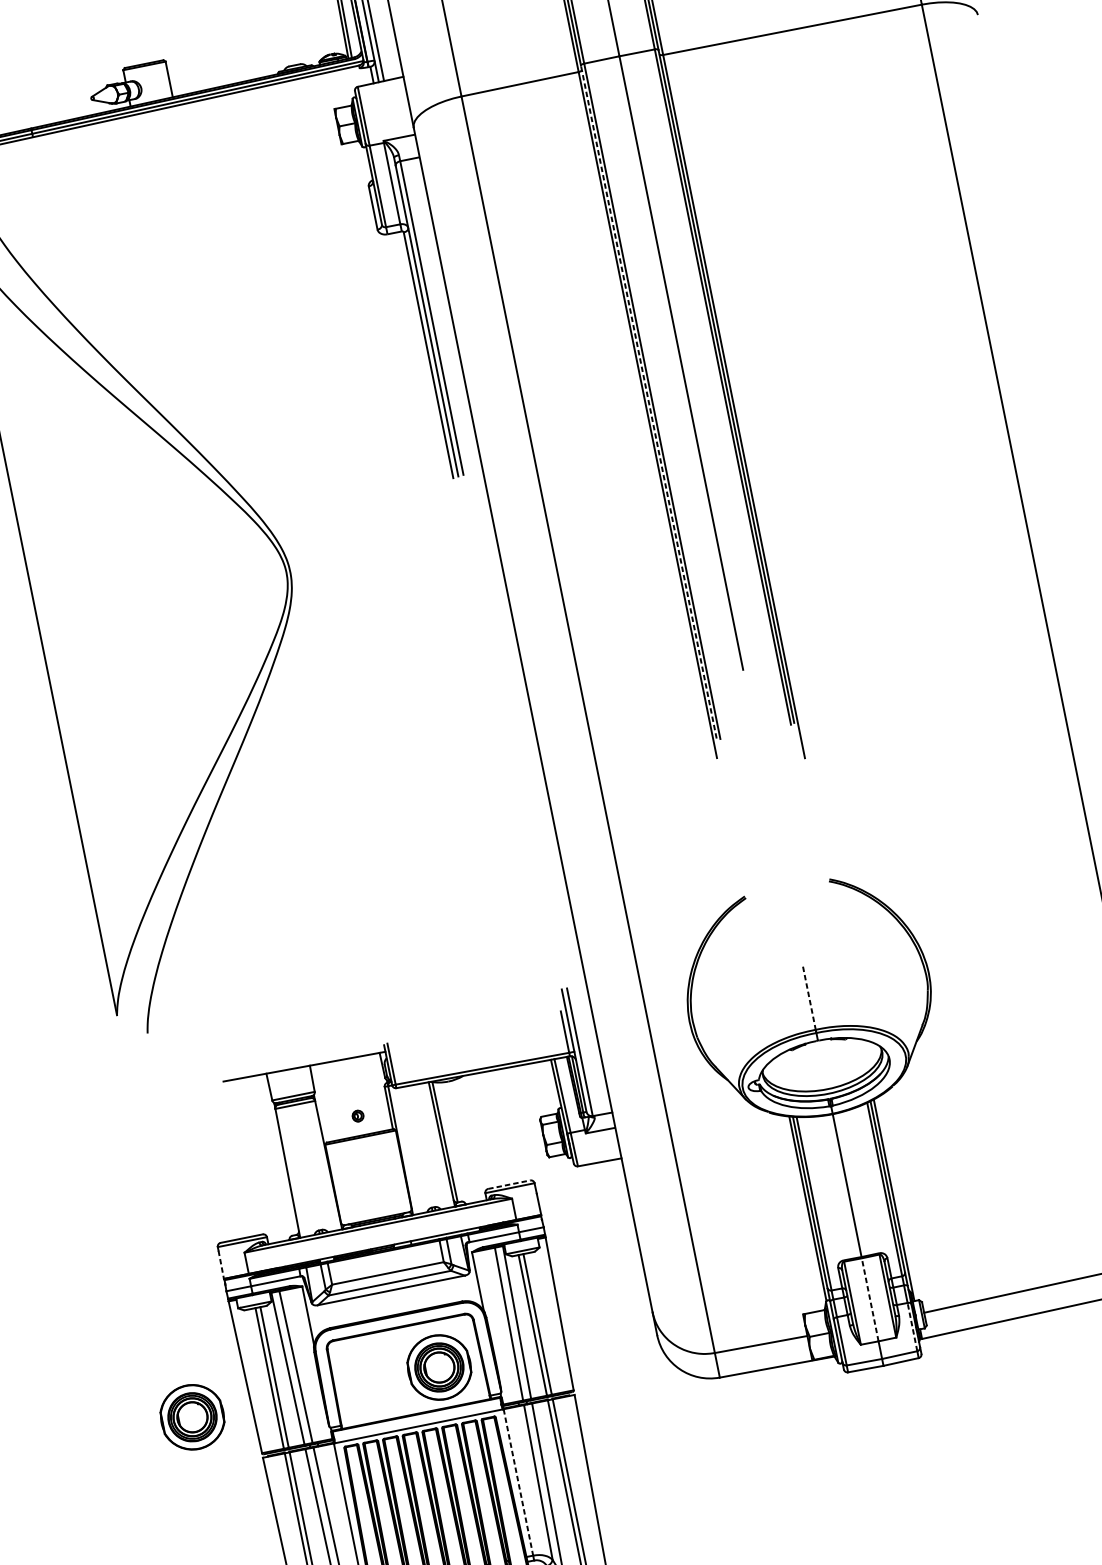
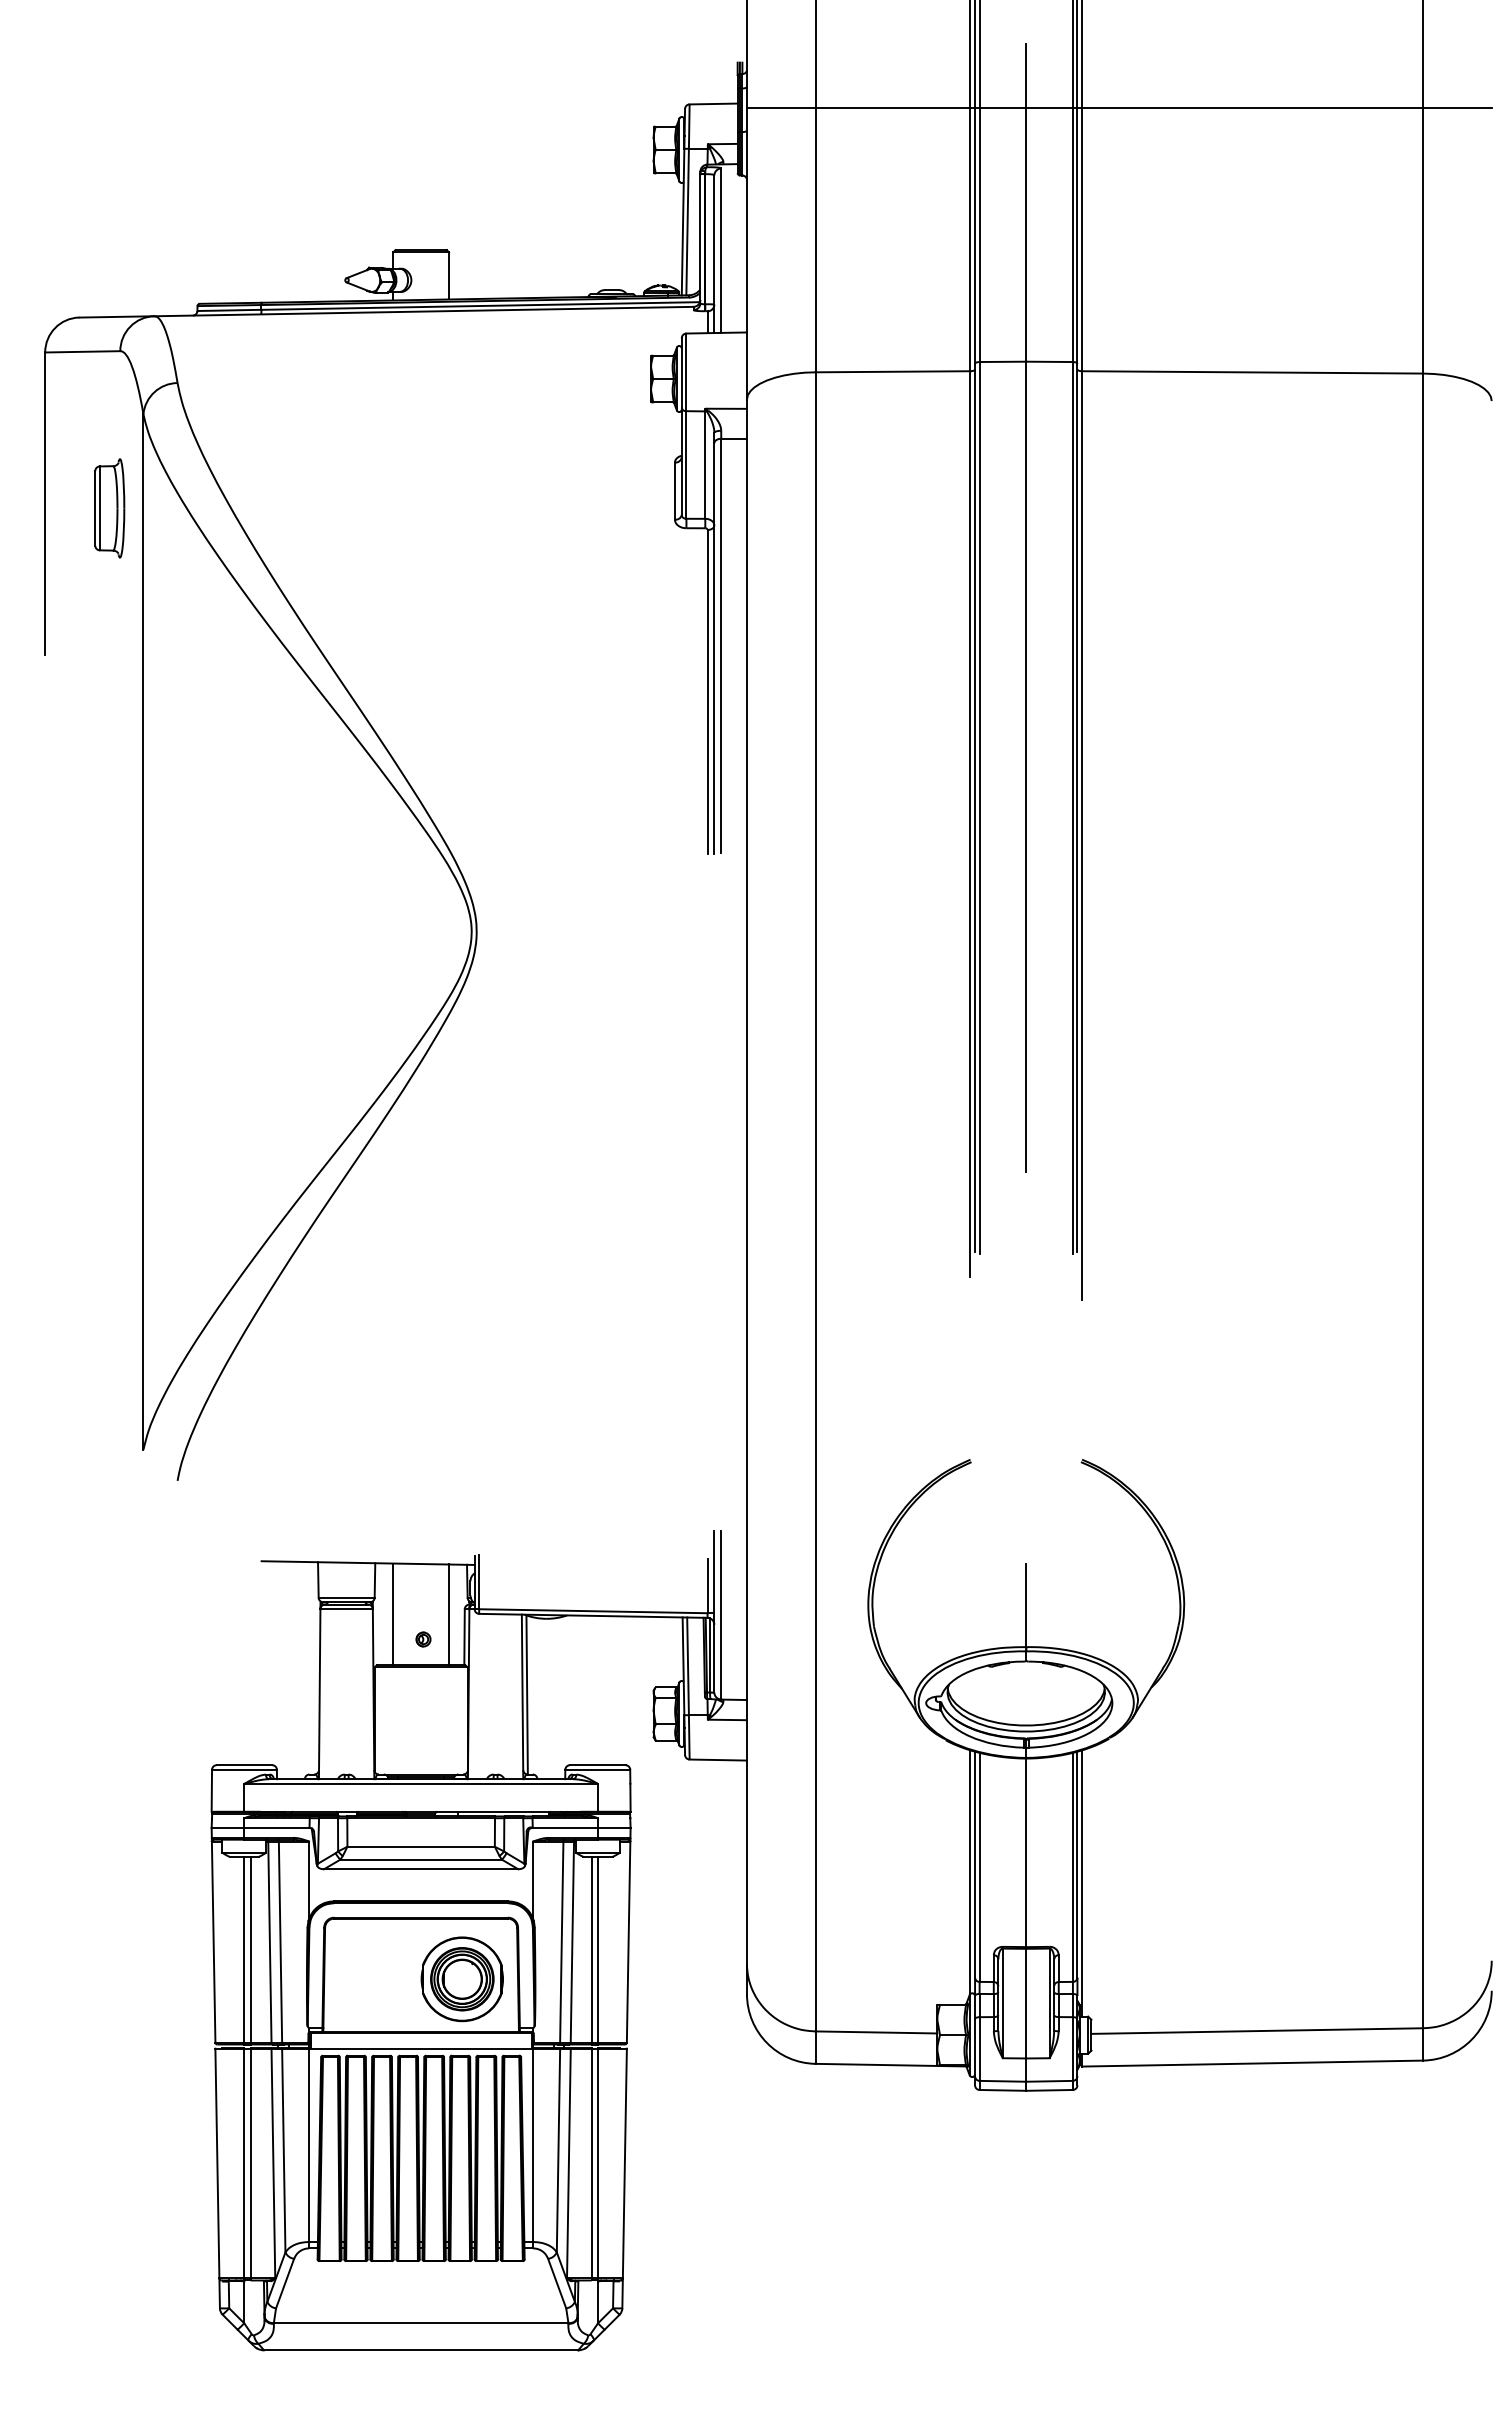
line: (649, 401) -> (975, 807), dashed -> solid
line: (809, 998) -> (1026, 1605), dashed -> solid
line: (373, 1093) -> (449, 1614), added
line: (331, 1101) -> (393, 1614), added
line: (509, 1184) -> (597, 1765), dashed -> solid
line: (221, 1265) -> (211, 1793), dashed -> solid
line: (870, 1299) -> (1026, 2003), dashed -> solid
line: (912, 1327) -> (1072, 2049), dashed -> solid
part: (191, 1417) -> (135, 1979), removed
line: (518, 1482) -> (533, 2145), dashed -> solid

